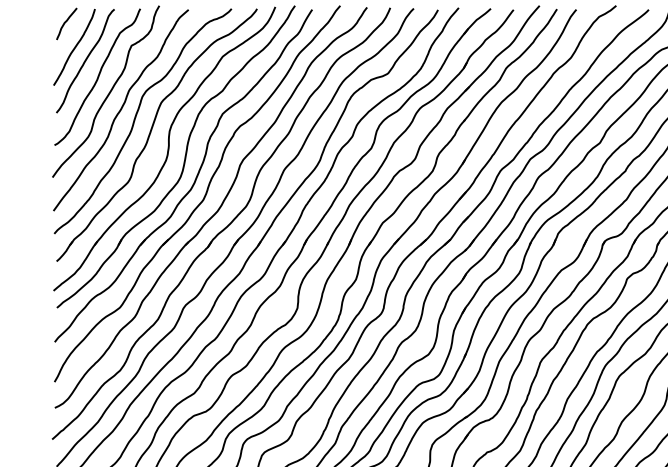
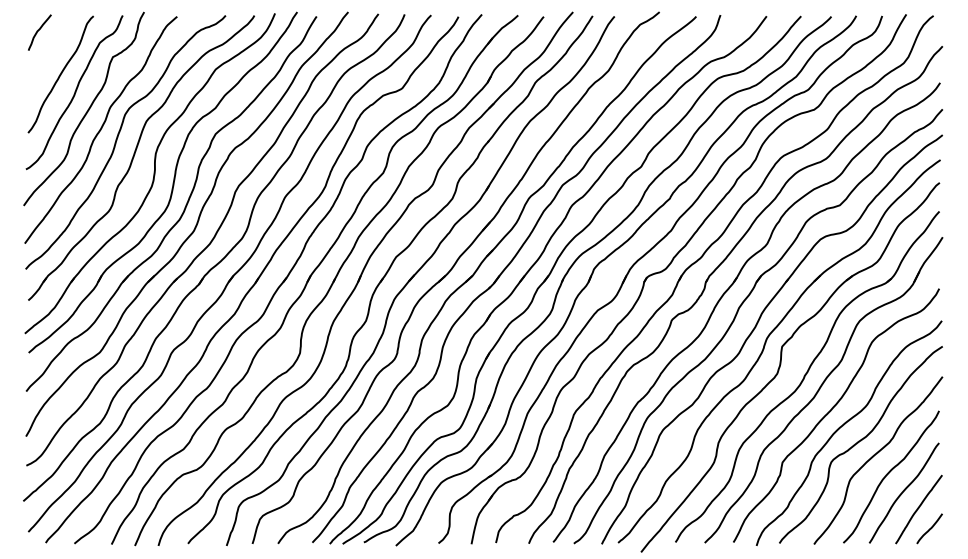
curve: (74, 46) -> (48, 58), removed

